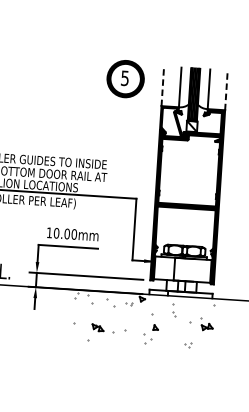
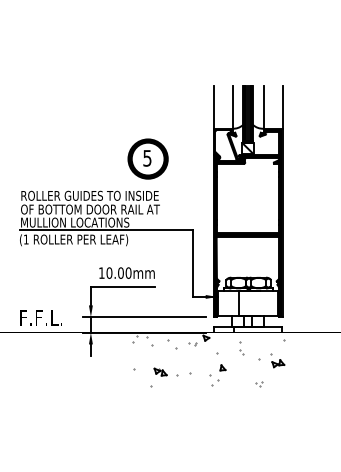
part: (125, 78) -> (147, 158), moved
line: (162, 85) -> (213, 106), dashed -> solid
line: (226, 89) -> (282, 106), dashed -> solid

